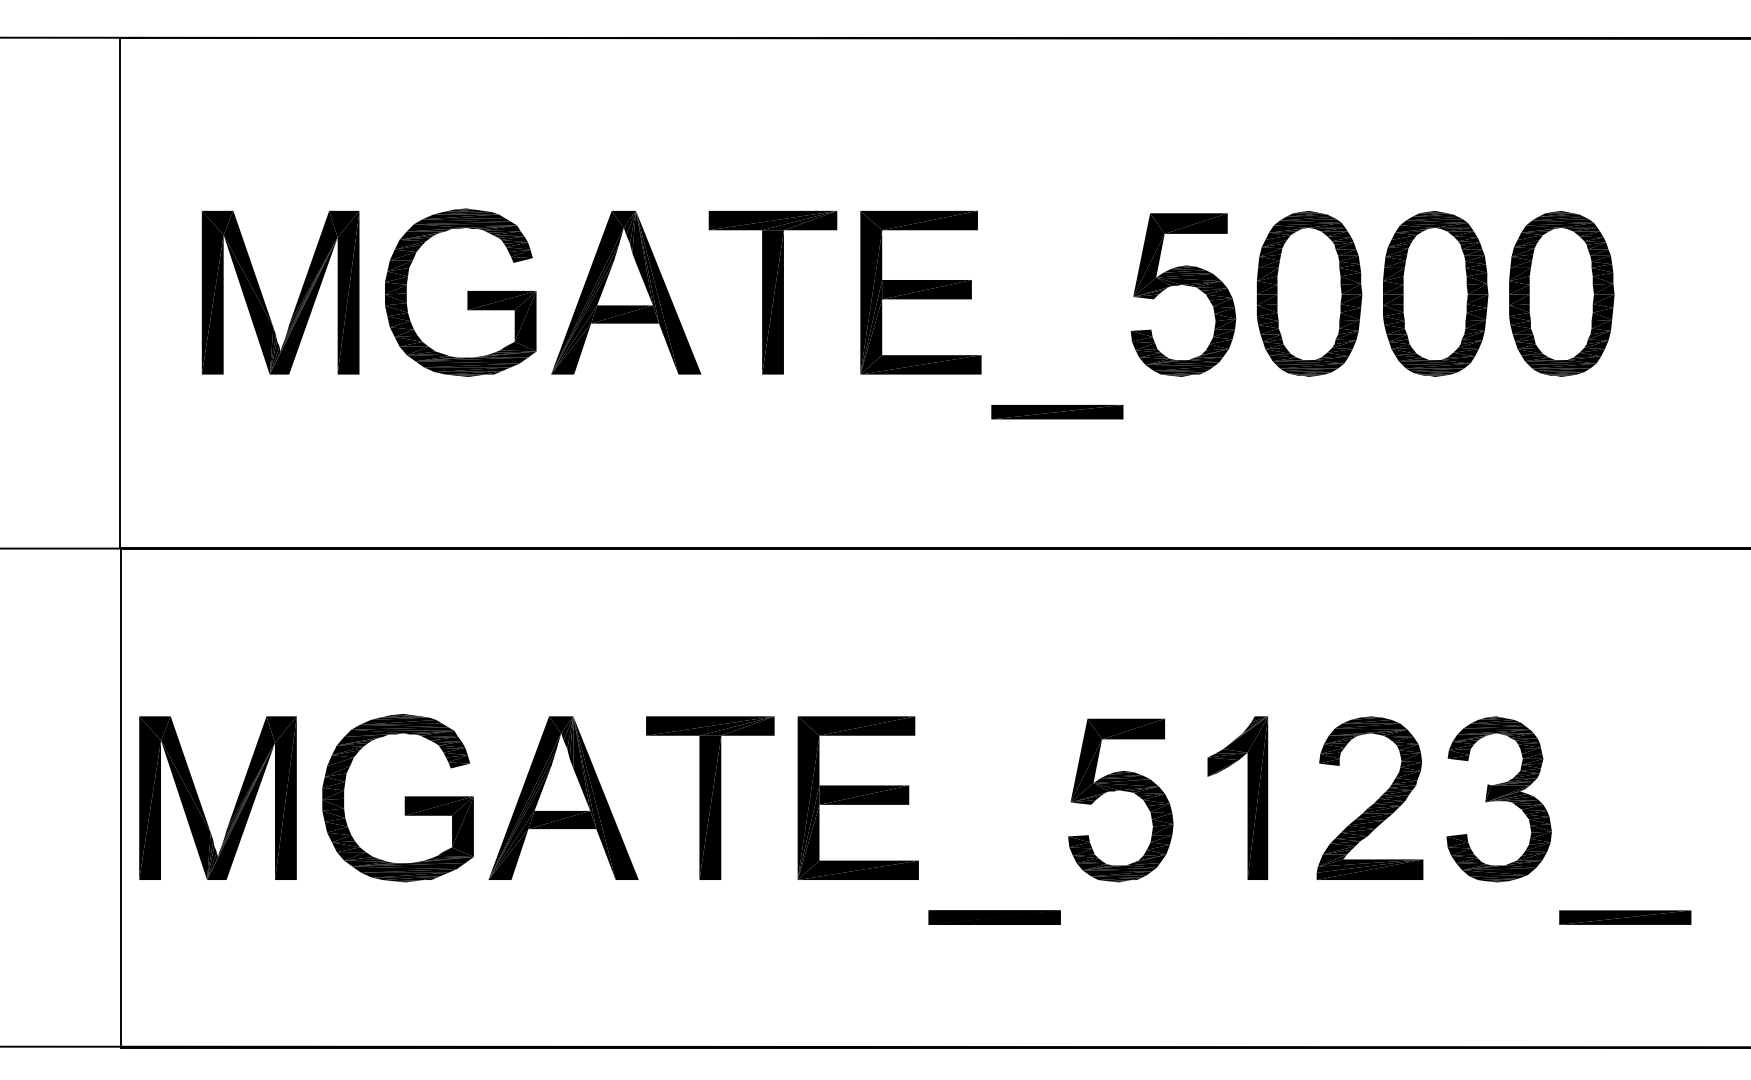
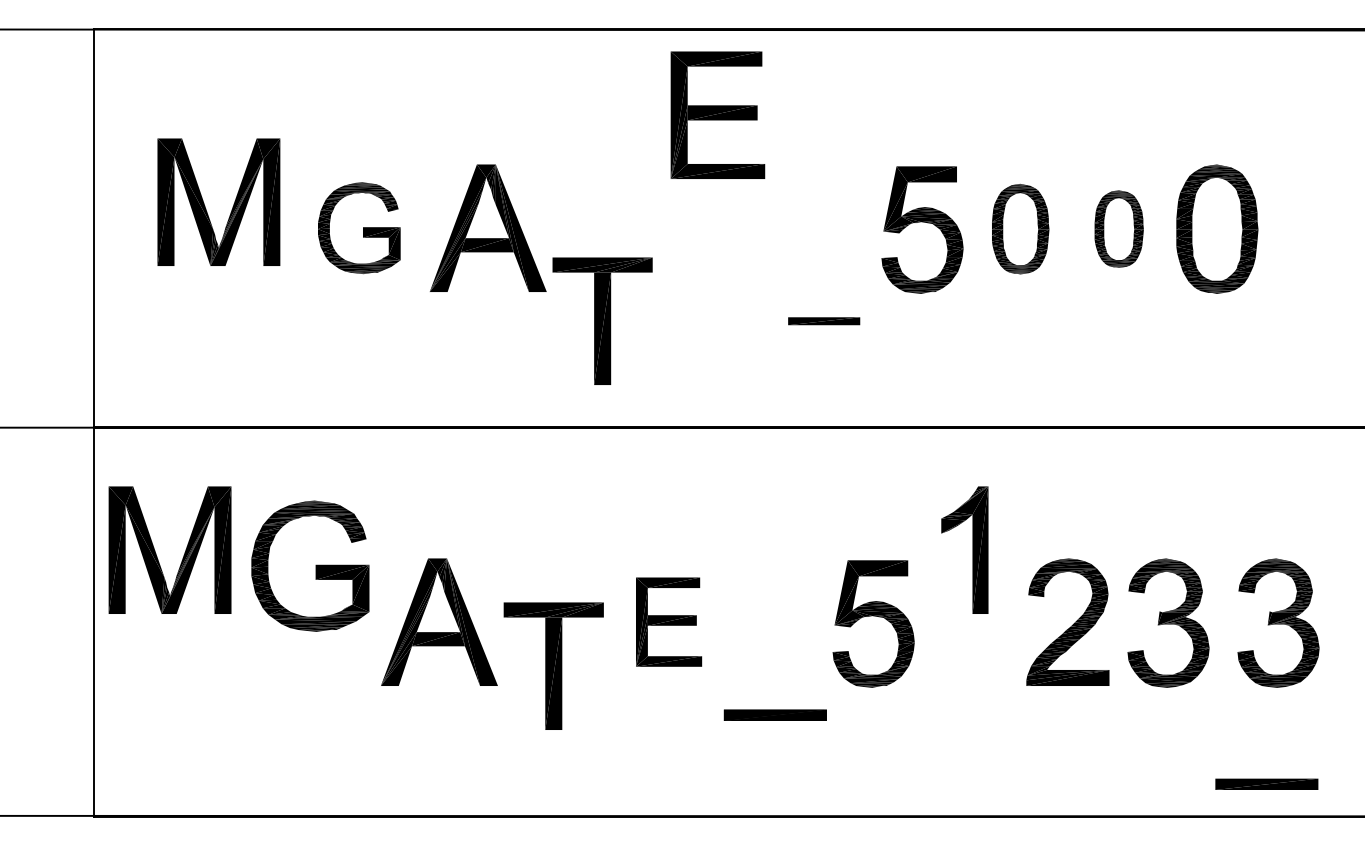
part: (461, 291) -> (359, 227), size x0.7
part: (772, 291) -> (602, 320), moved
part: (920, 291) -> (717, 114), moved
part: (1309, 293) -> (1020, 228), size x0.7
part: (1436, 293) -> (1119, 228), size x0.6
part: (264, 300) -> (206, 208), moved
part: (1056, 411) -> (823, 320), size x0.7
part: (398, 797) -> (310, 565), moved
part: (709, 797) -> (553, 665), moved
part: (857, 797) -> (668, 621), size x0.7
part: (1247, 797) -> (972, 549), moved
part: (1640, 798) -> (1278, 622), added
part: (200, 802) -> (156, 553), moved
part: (1624, 916) -> (1266, 783), moved

